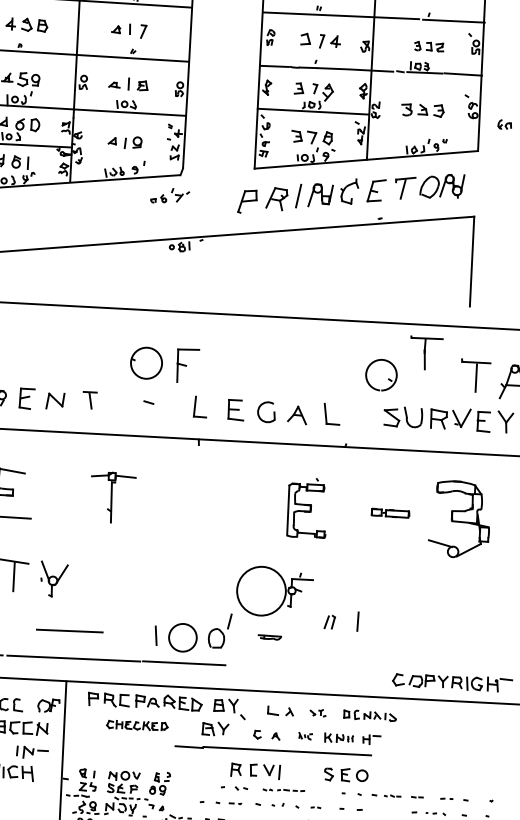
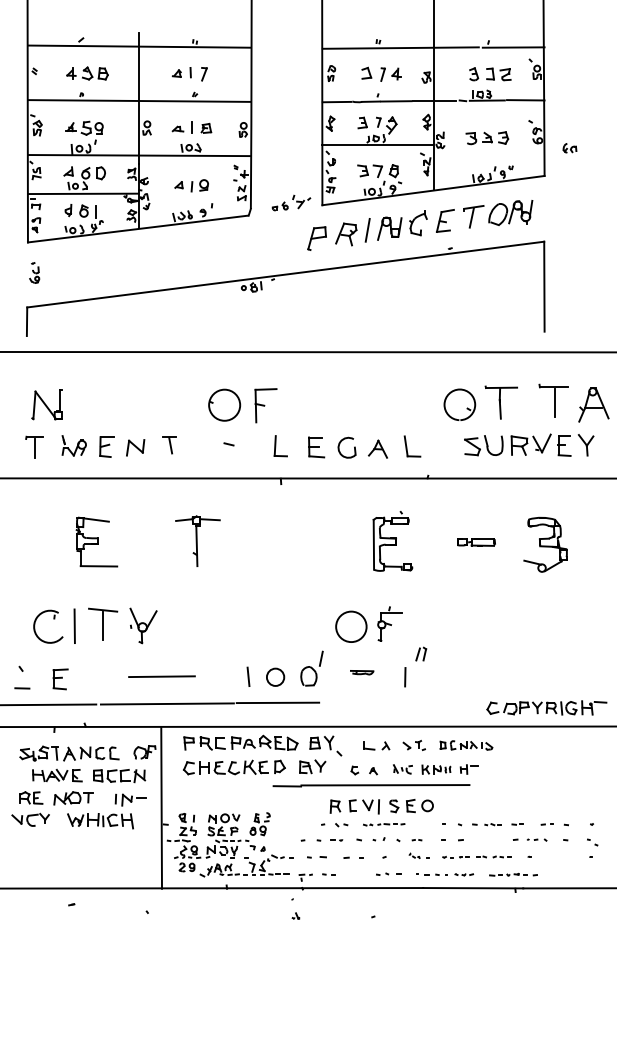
part: (429, 46) -> (490, 74), size x1.43
part: (170, 195) -> (291, 202), moved
part: (425, 353) -> (500, 402), moved
part: (459, 519) -> (545, 544), size x0.71
circle: (261, 590) -> (351, 626), size x0.62
line: (358, 621) -> (405, 677), moved
circle: (183, 636) -> (275, 676), size x0.62
part: (317, 712) -> (413, 745), size x1.43
part: (137, 725) -> (234, 767), size x1.67
part: (305, 736) -> (402, 769), size x1.43
part: (346, 775) -> (411, 806), moved

